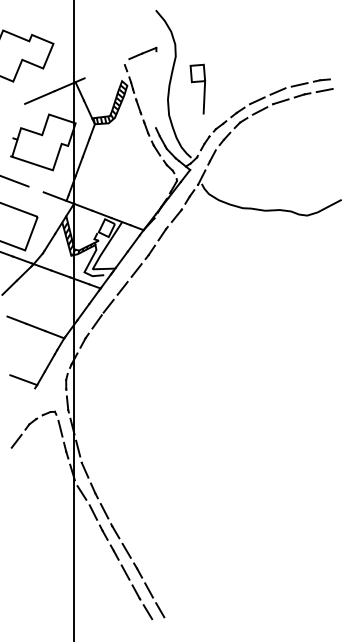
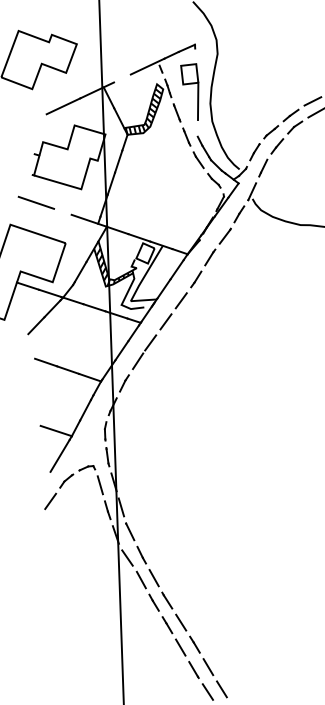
line: (114, 65) -> (147, 66), added
part: (197, 88) -> (189, 91), moved
line: (26, 401) -> (60, 455), added

